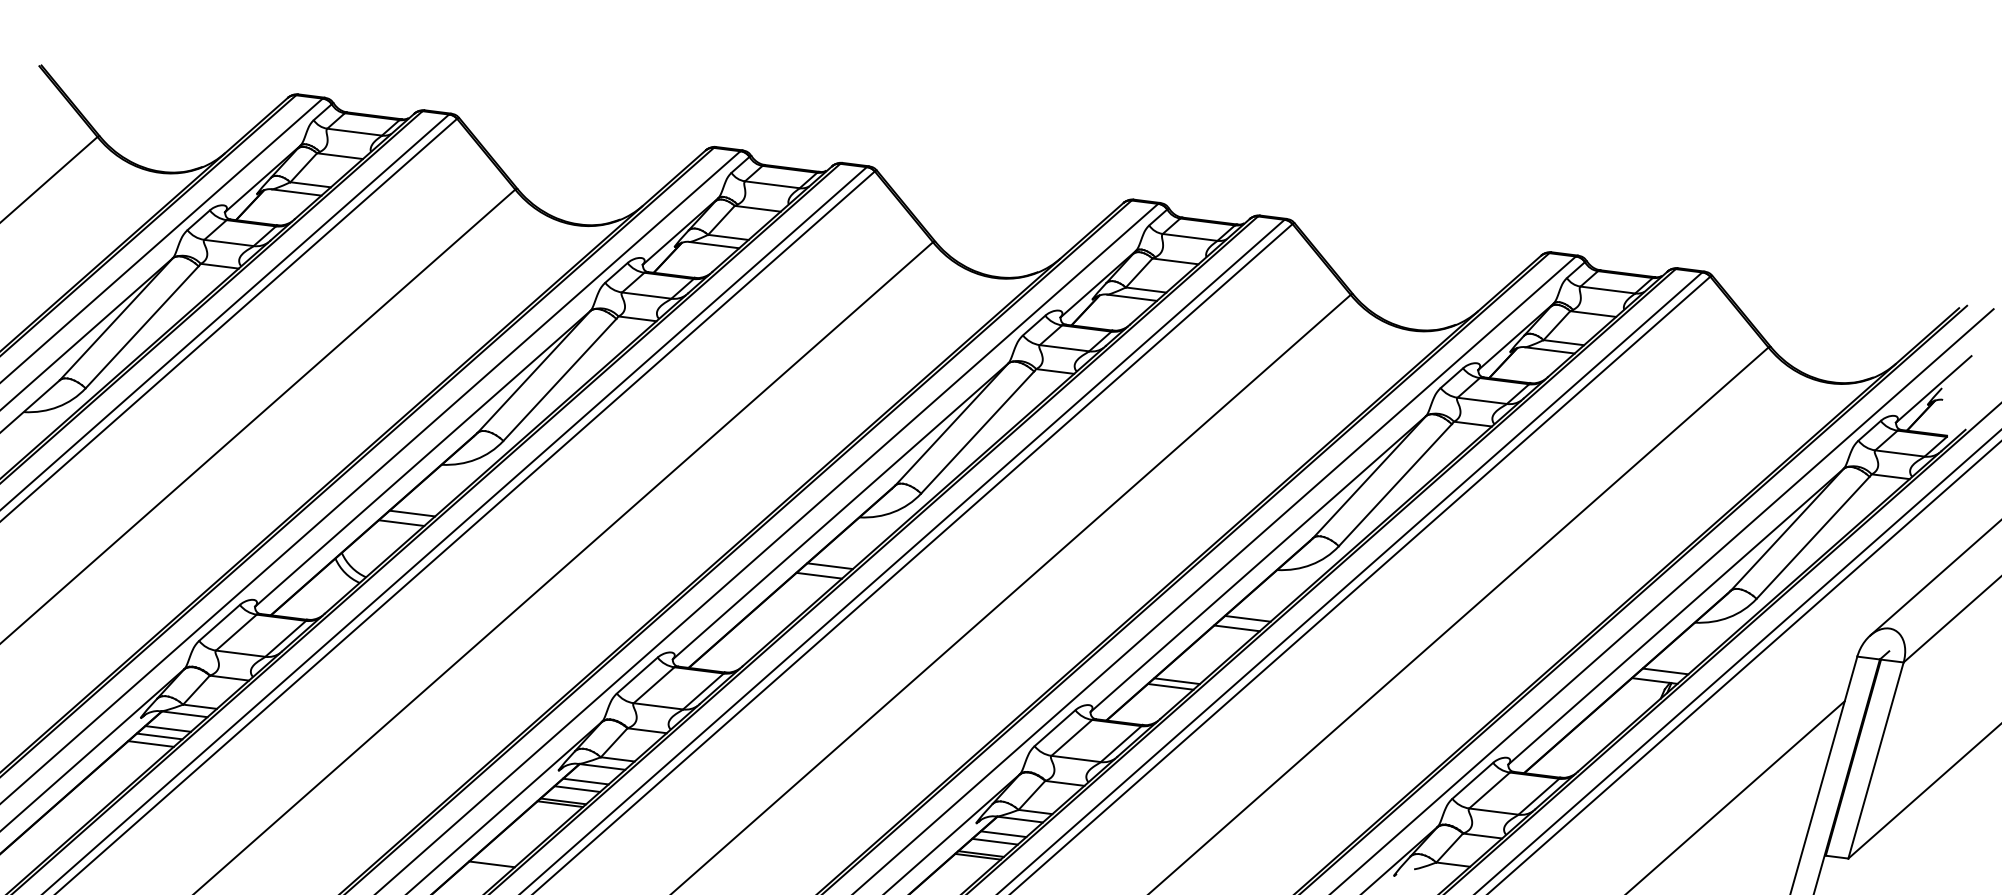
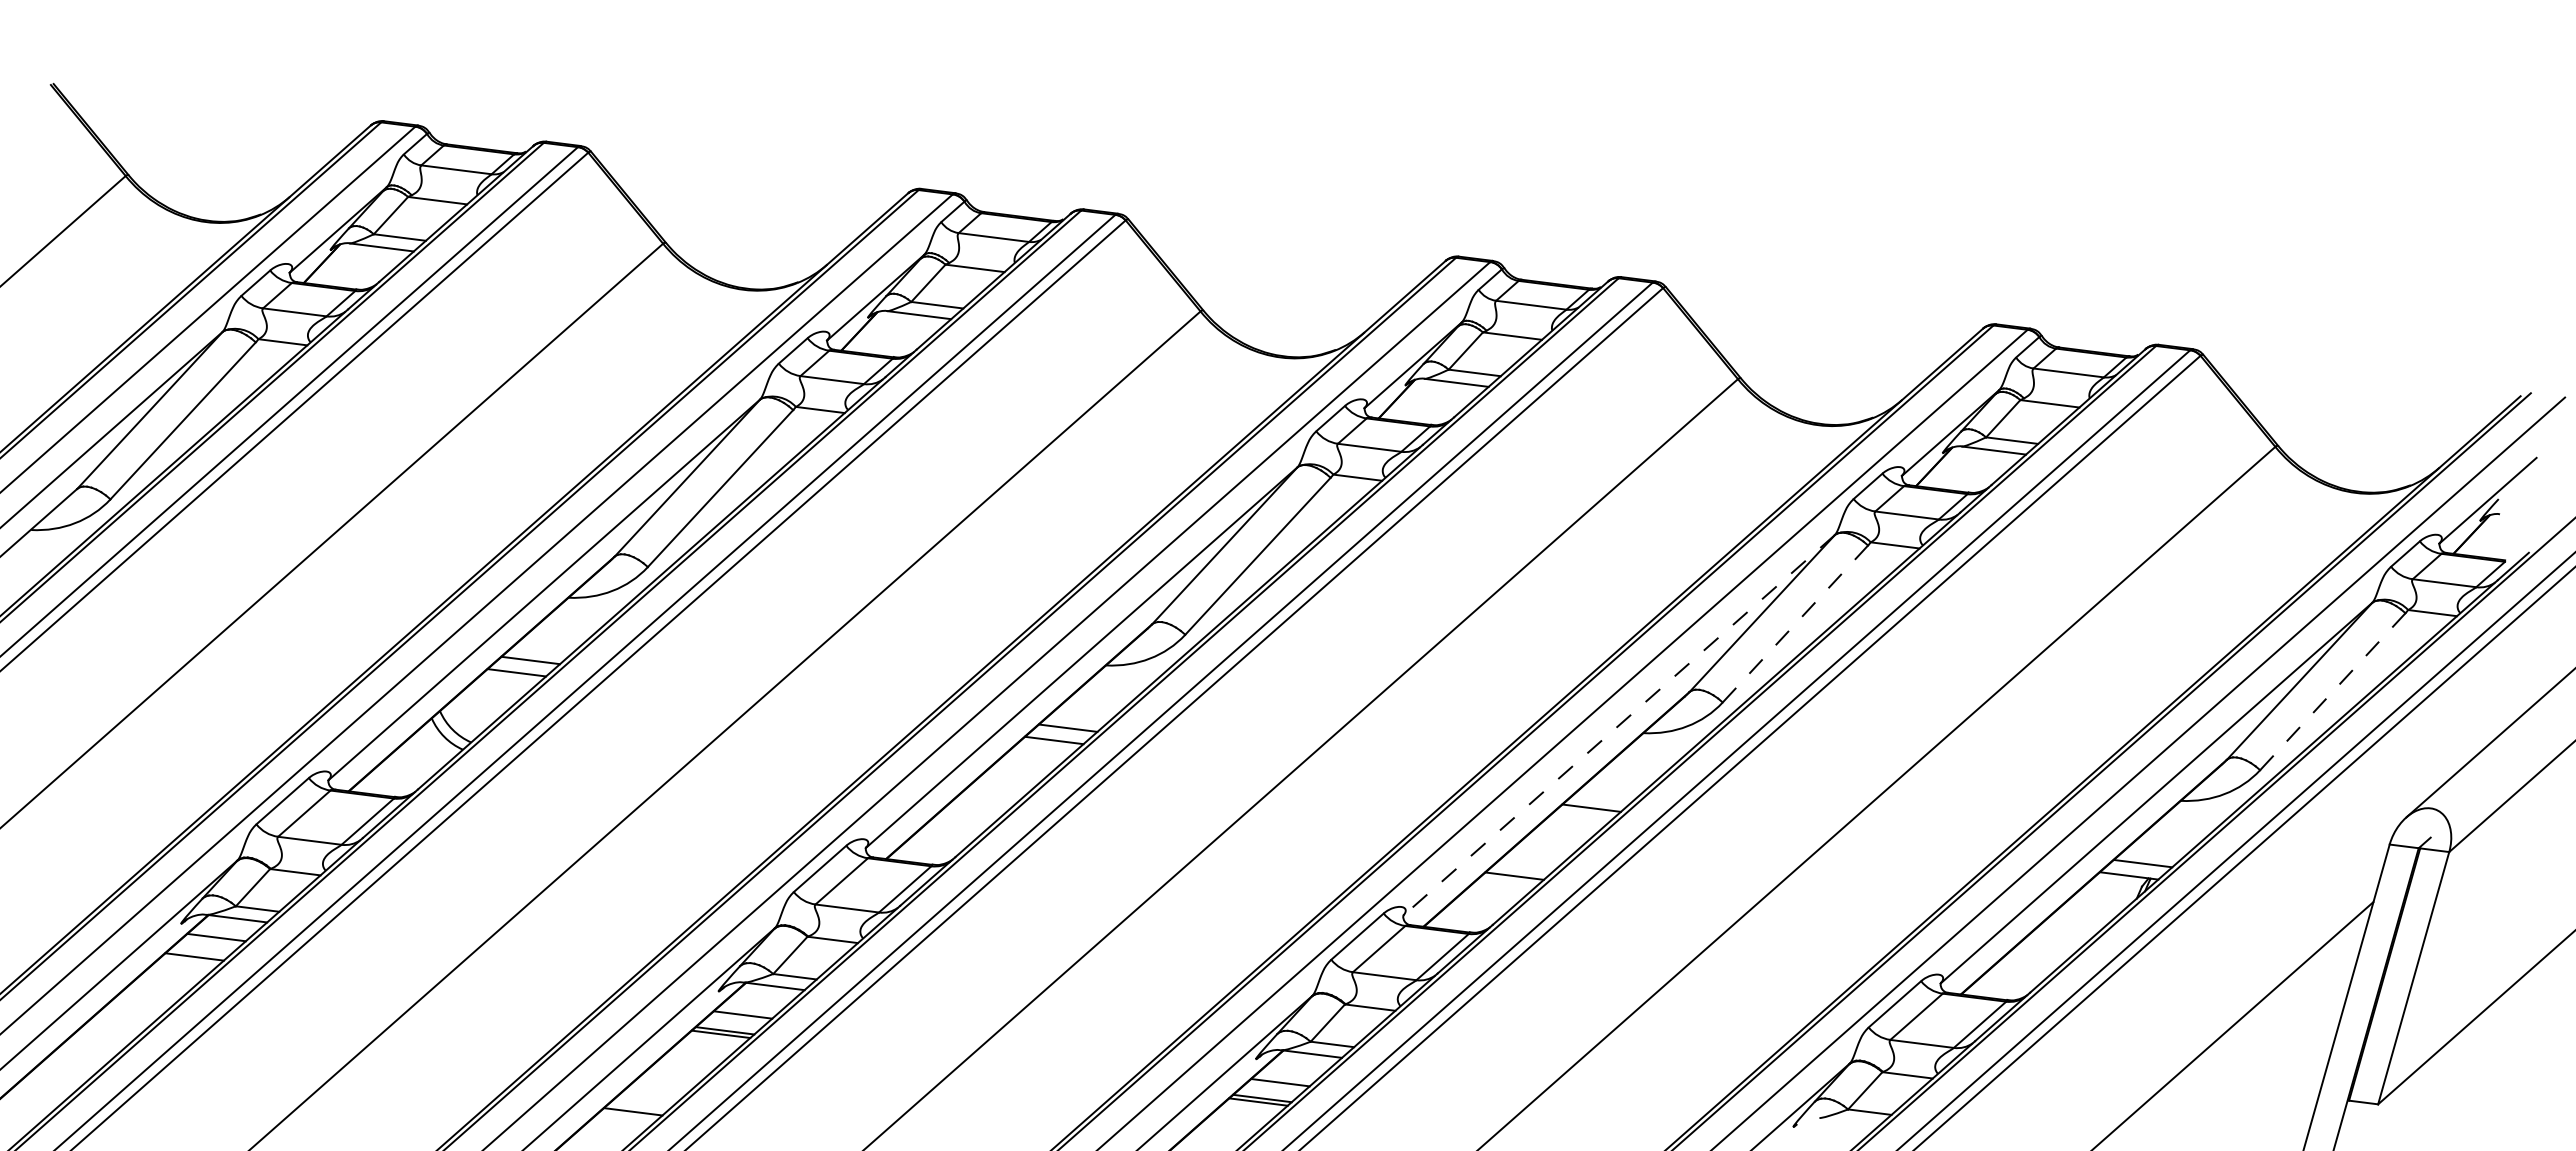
line: (1395, 484) -> (1795, 623), solid -> dashed
line: (1812, 537) -> (2332, 691), solid -> dashed
line: (1257, 564) -> (1618, 725), solid -> dashed
line: (1247, 618) -> (1605, 795), removed
line: (1170, 686) -> (1506, 883), removed
line: (159, 735) -> (205, 946), removed
line: (585, 780) -> (753, 1004), removed
line: (1003, 833) -> (1291, 1072), removed

